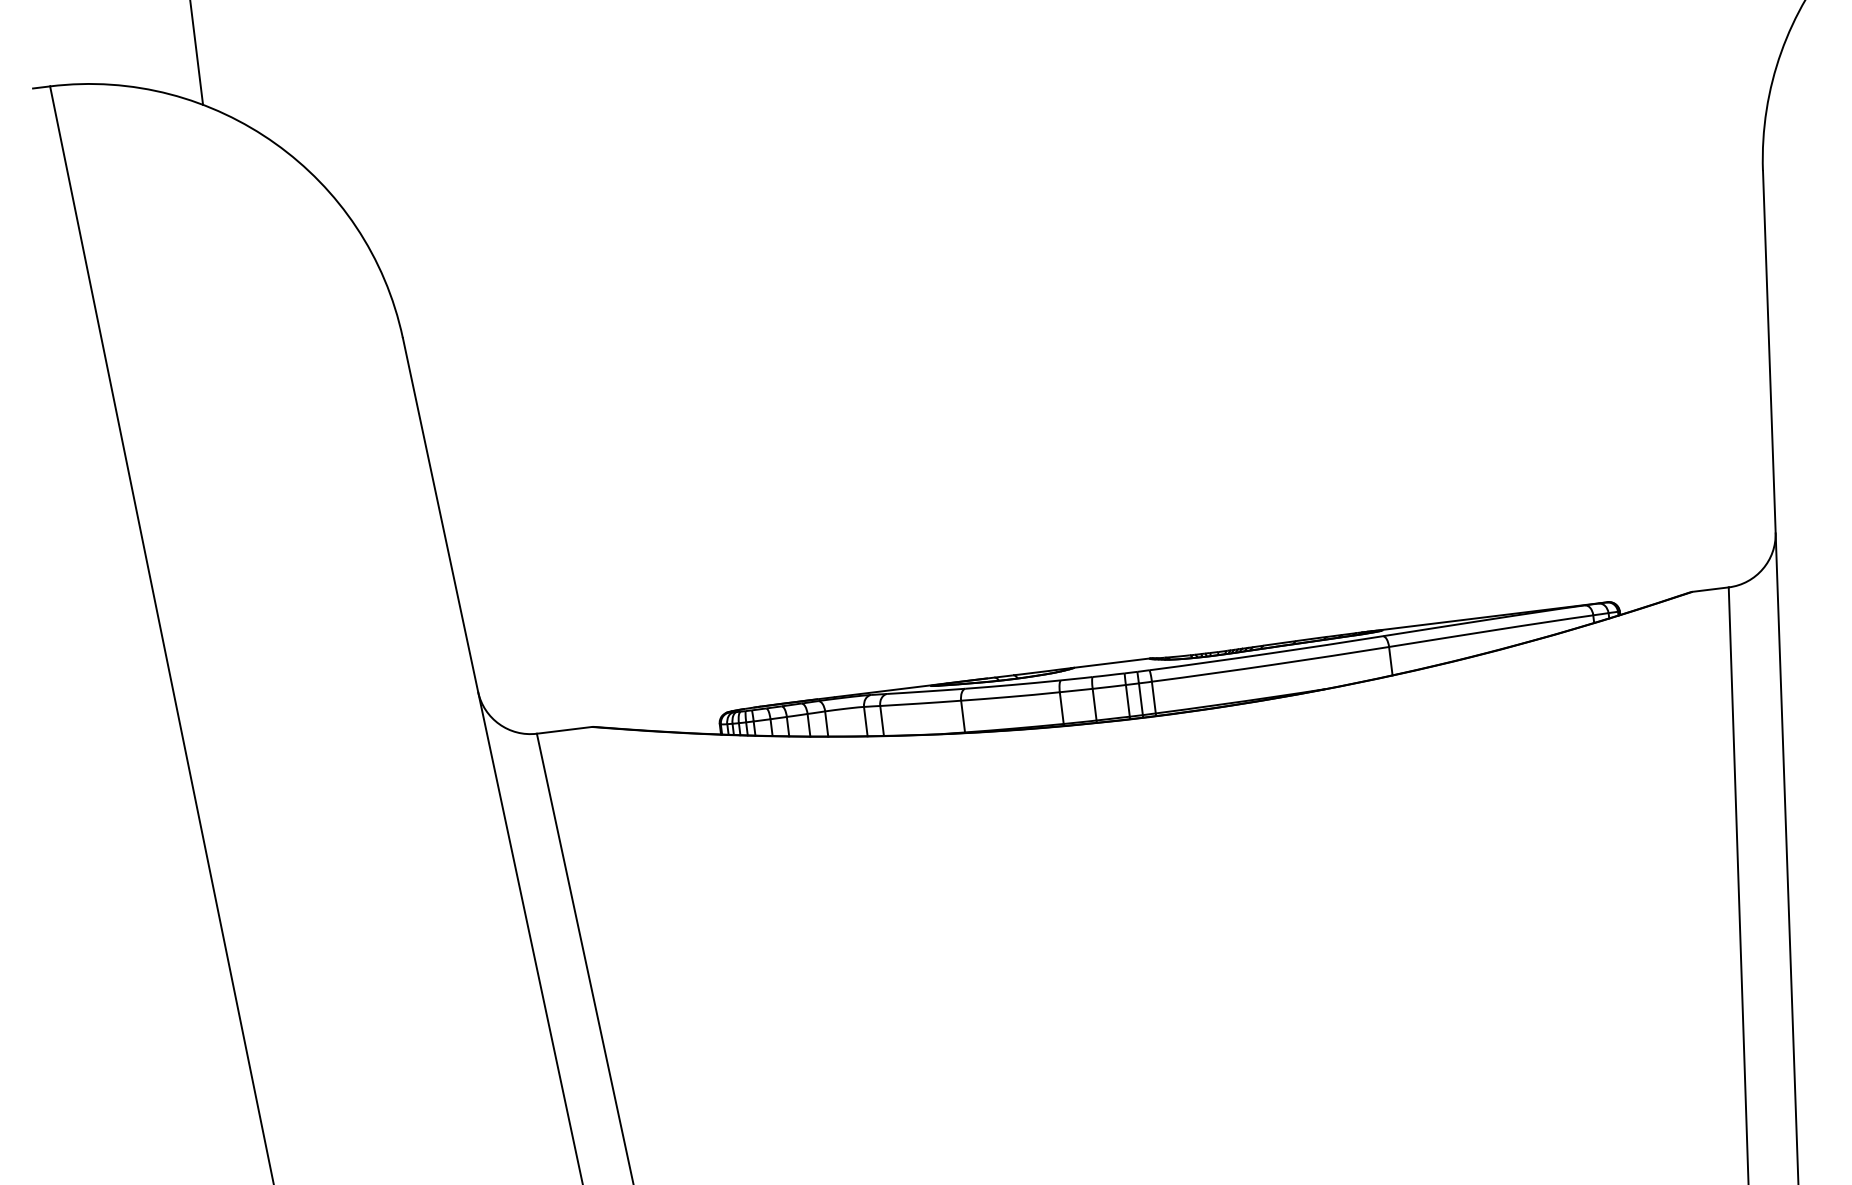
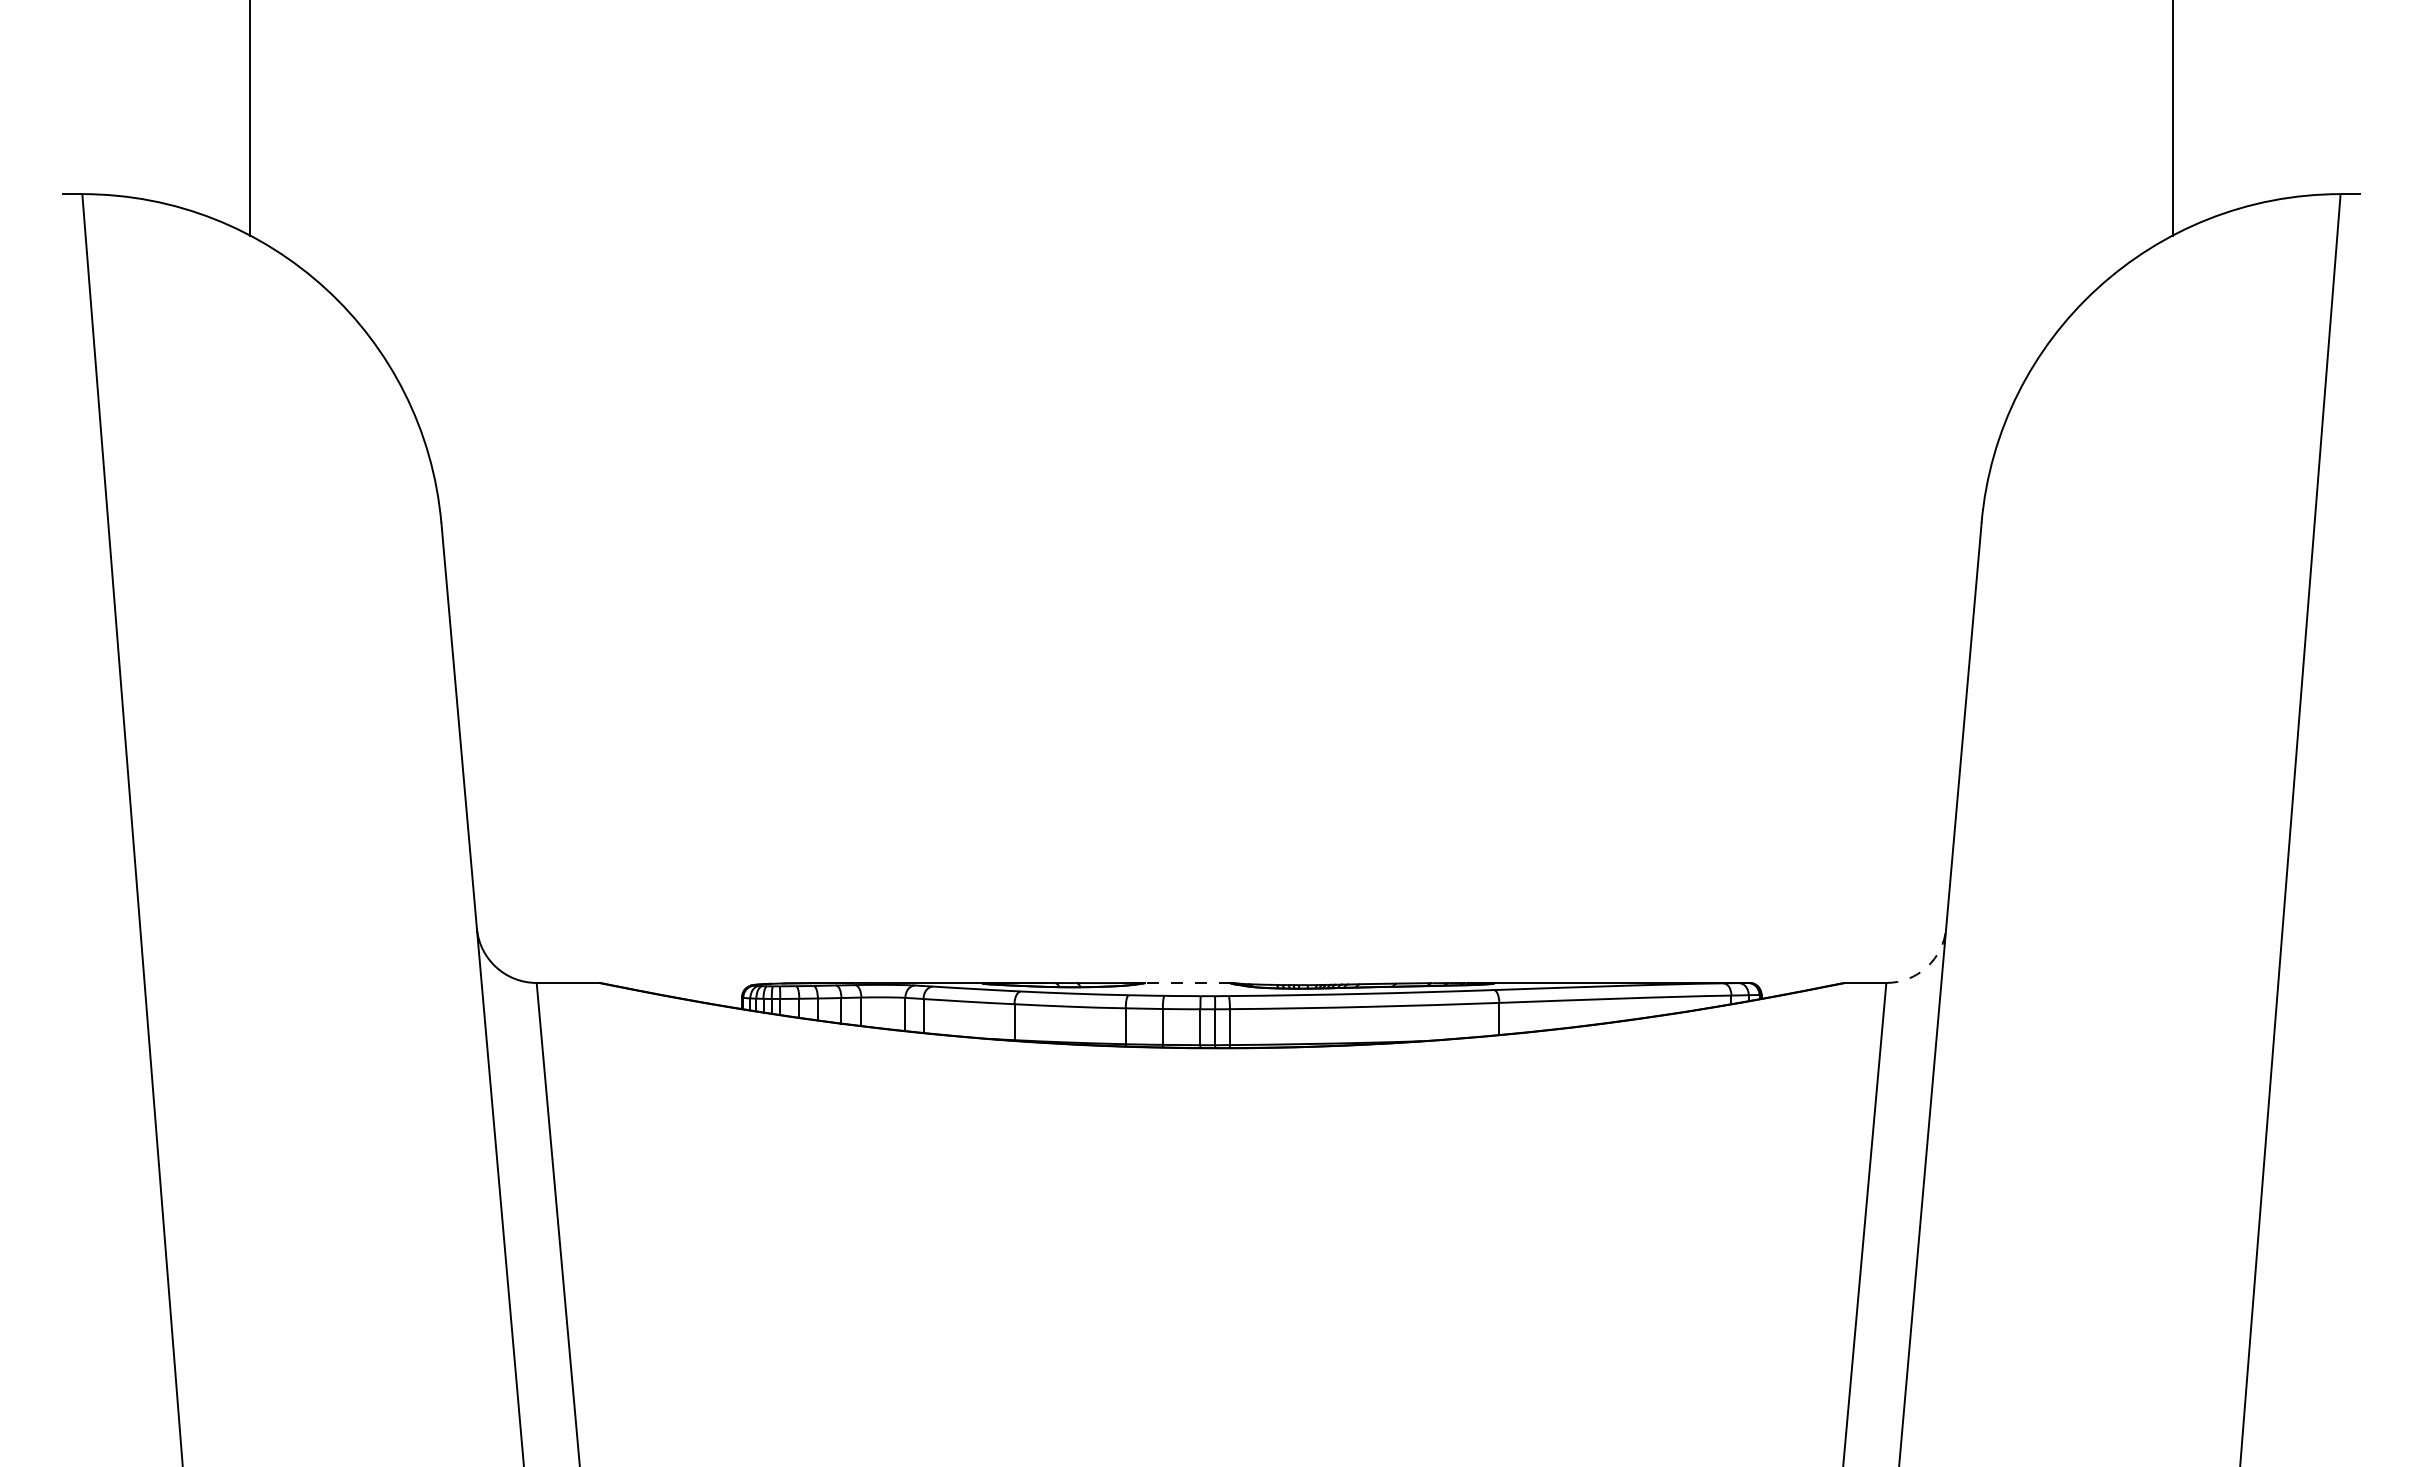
arc: (1762, 569) -> (1926, 967), solid -> dashed
line: (1110, 662) -> (1186, 982), solid -> dashed

